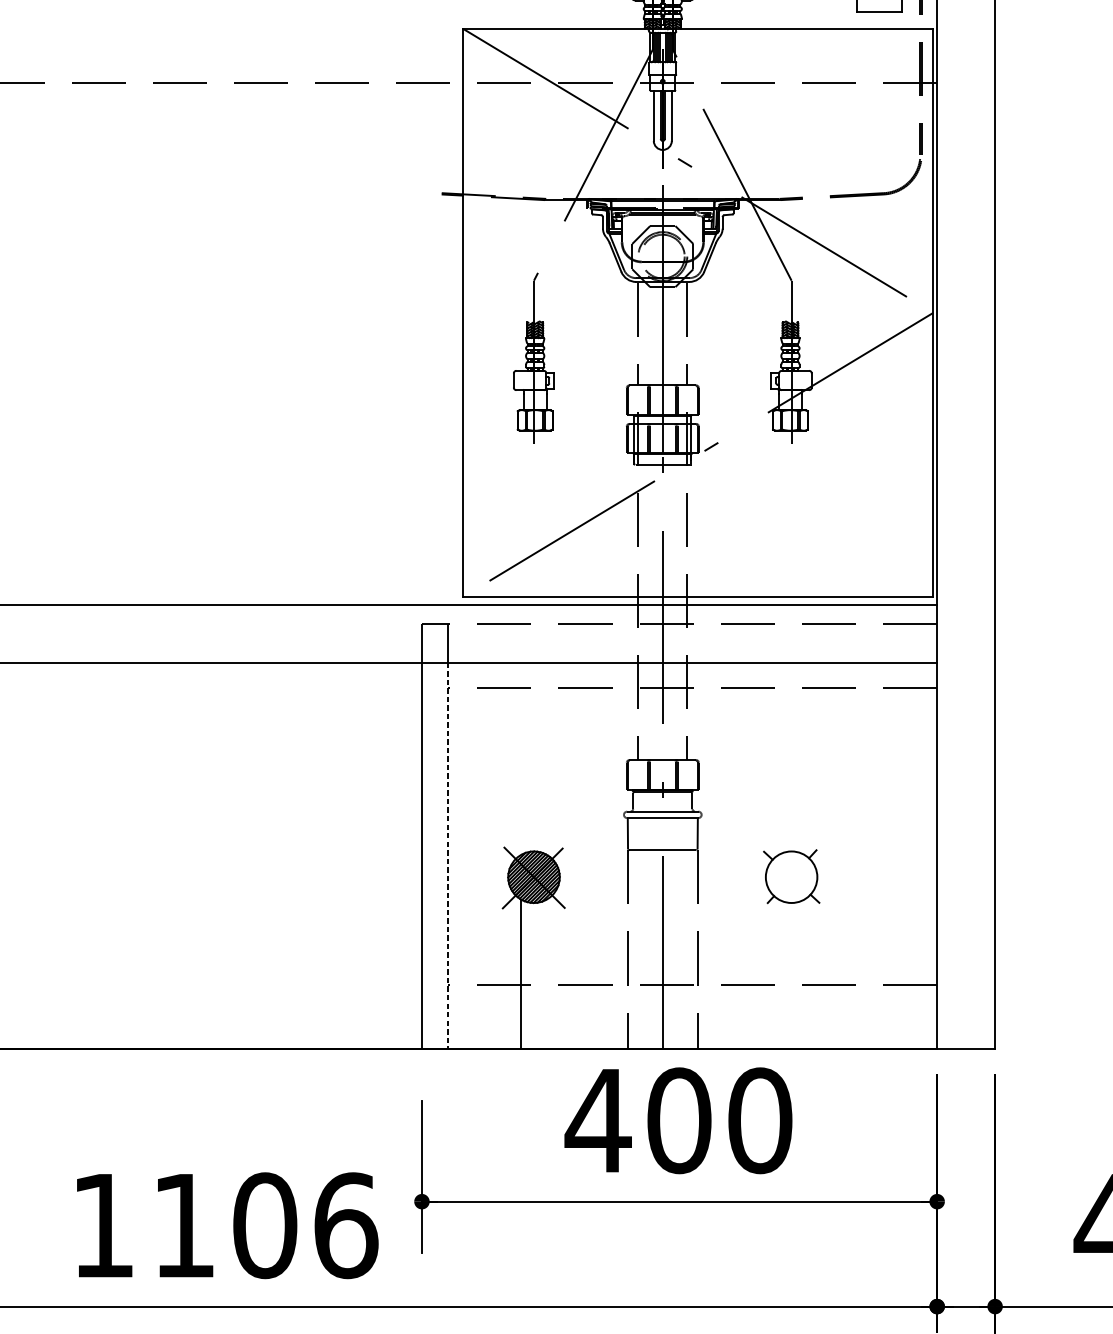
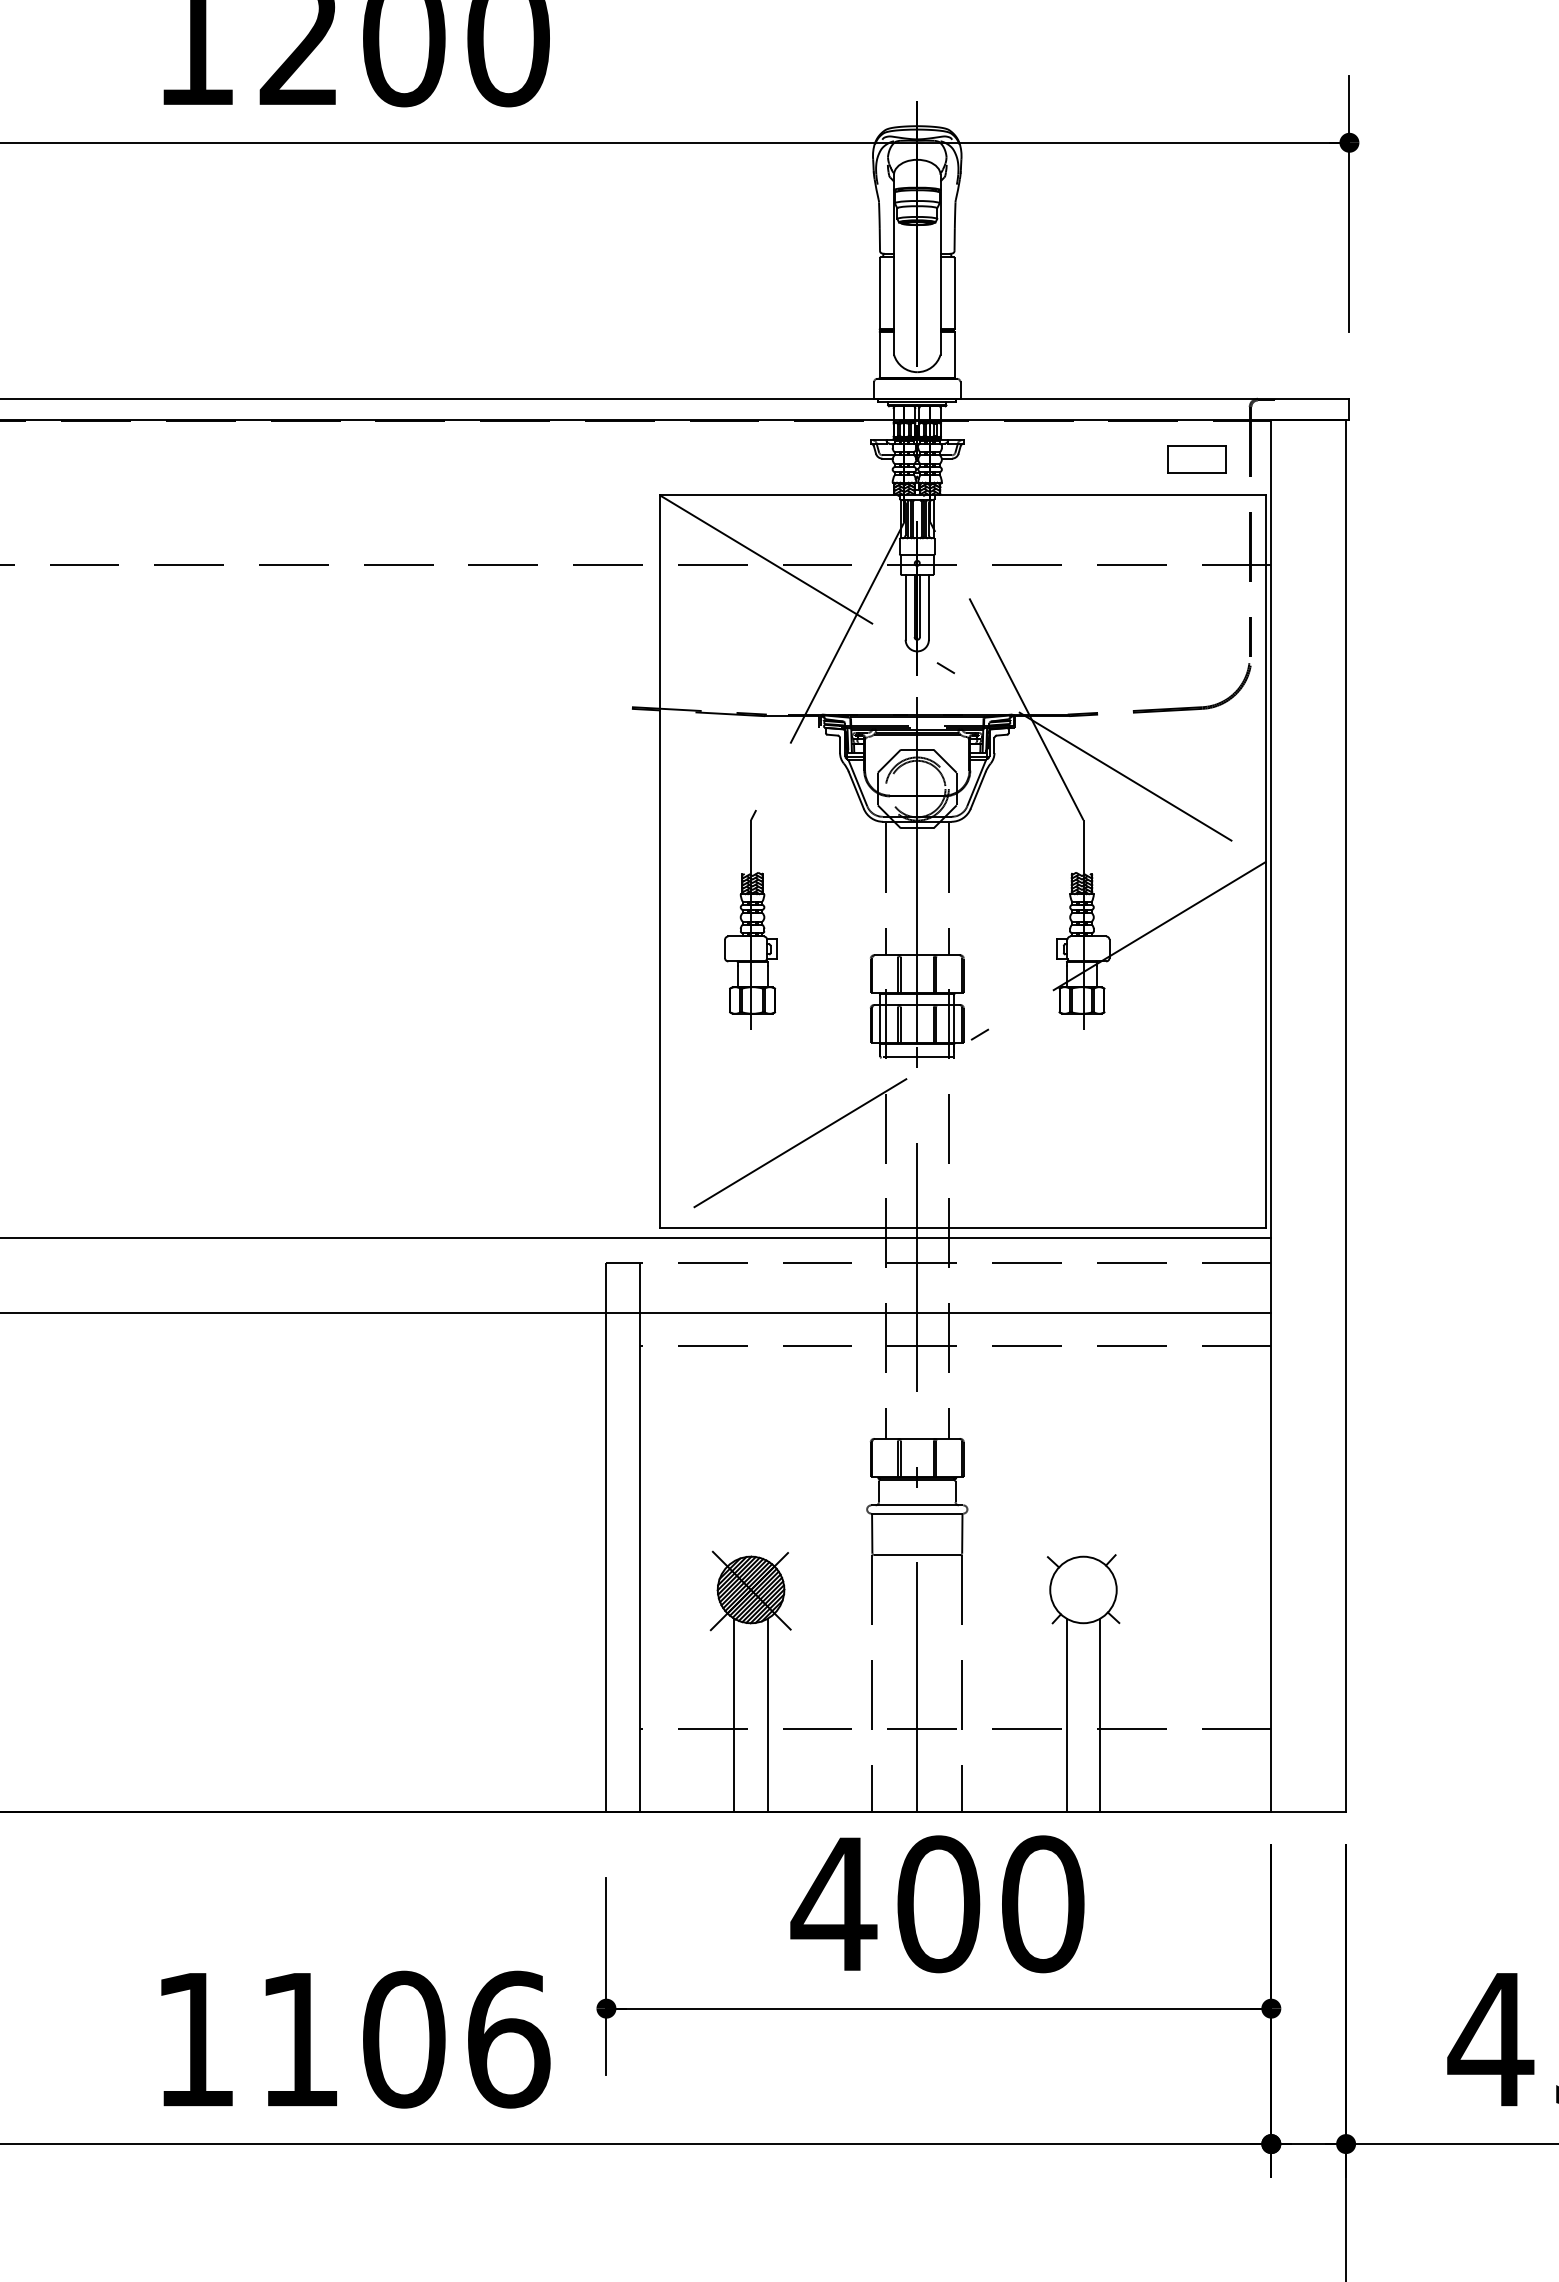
line: (447, 855) -> (639, 1562), dashed -> solid
line: (546, 973) -> (767, 1714), added
line: (778, 973) -> (1066, 1714), added
line: (804, 973) -> (1100, 1714), added

